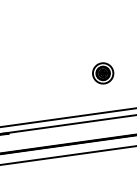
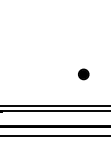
part: (102, 73) -> (83, 74), size x0.6

